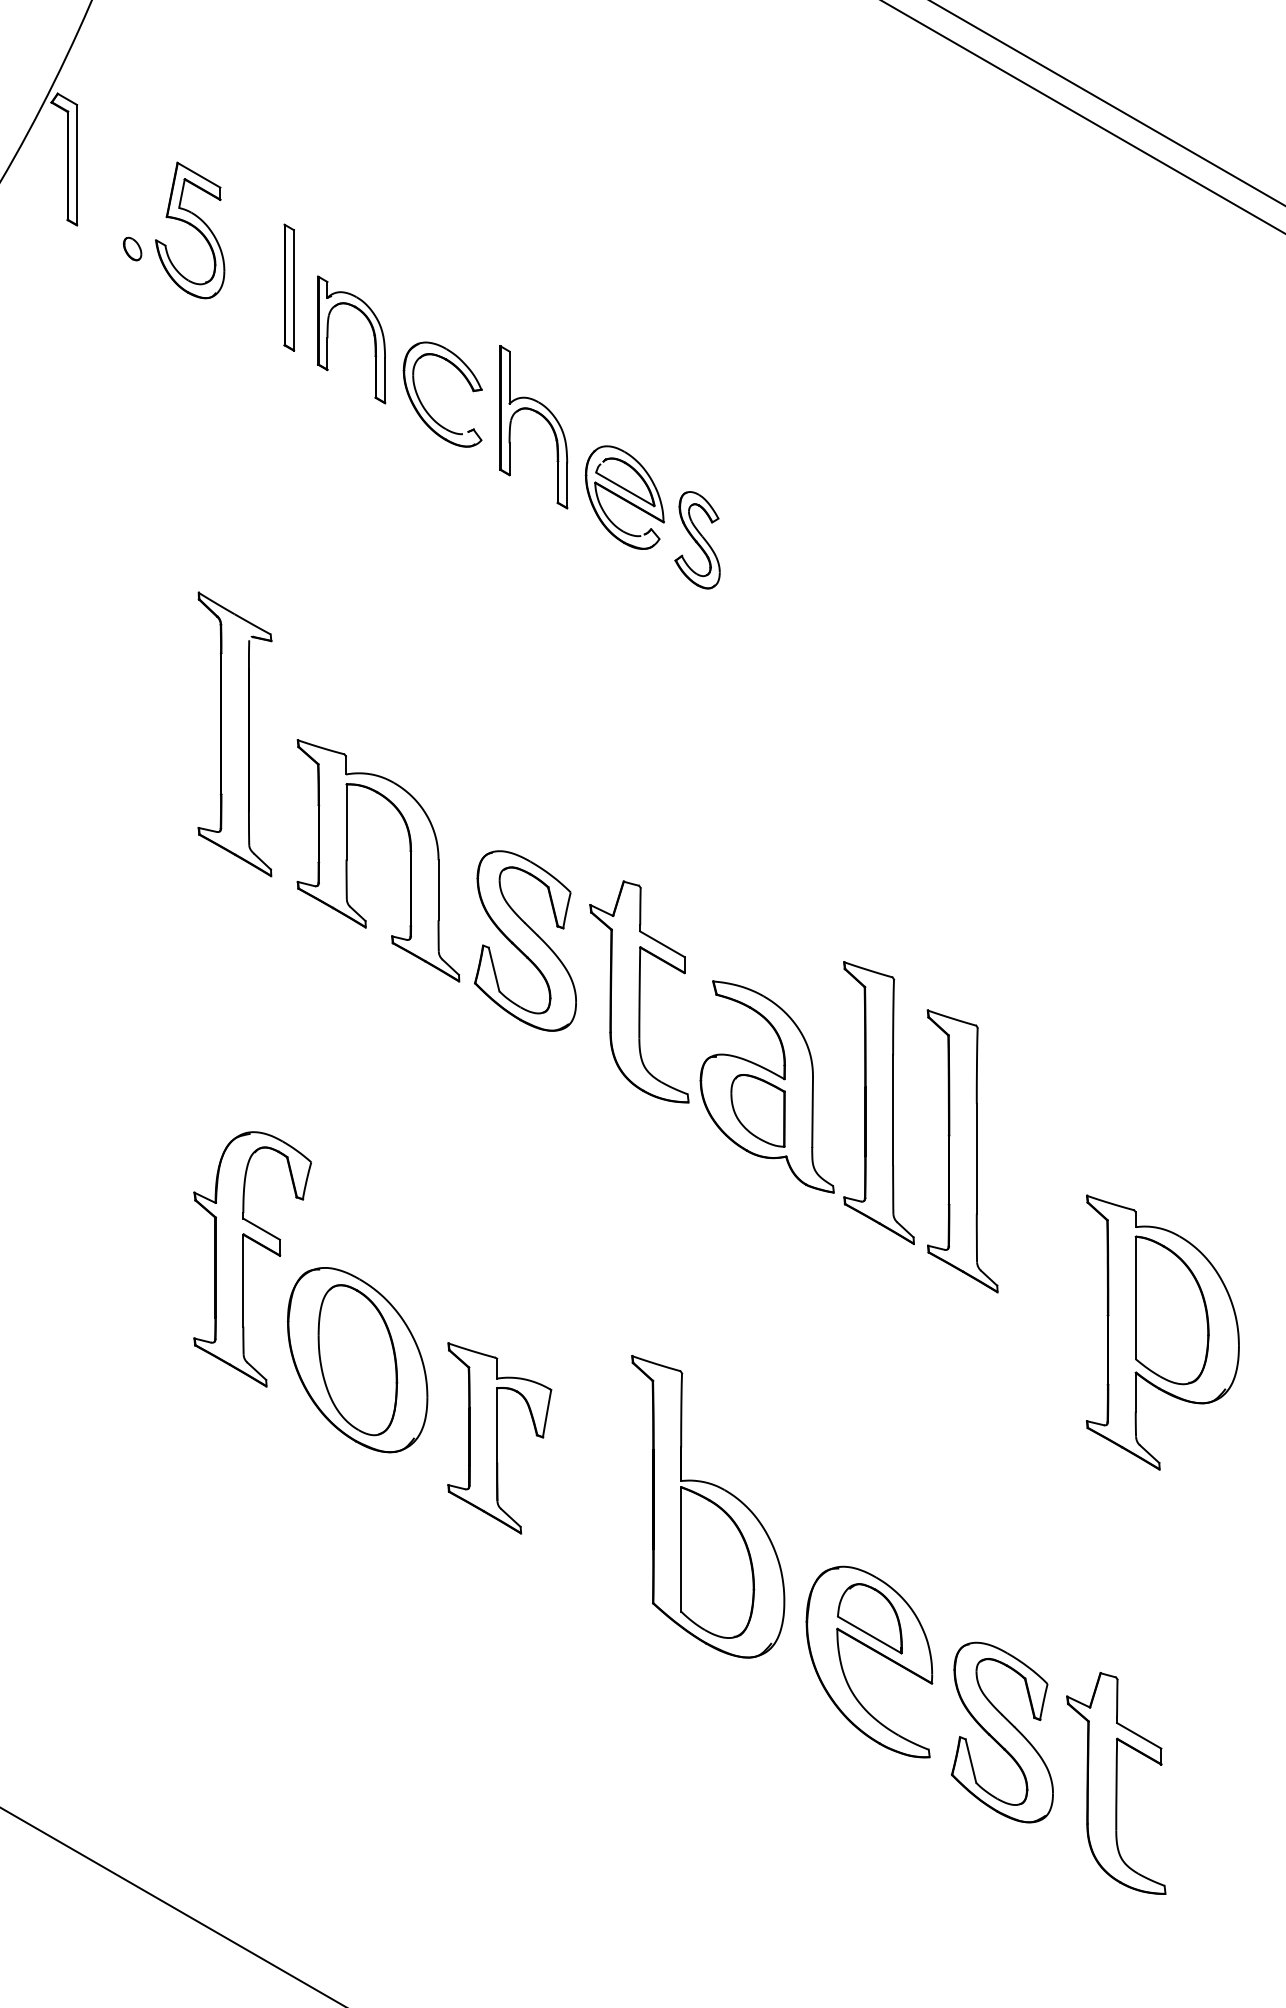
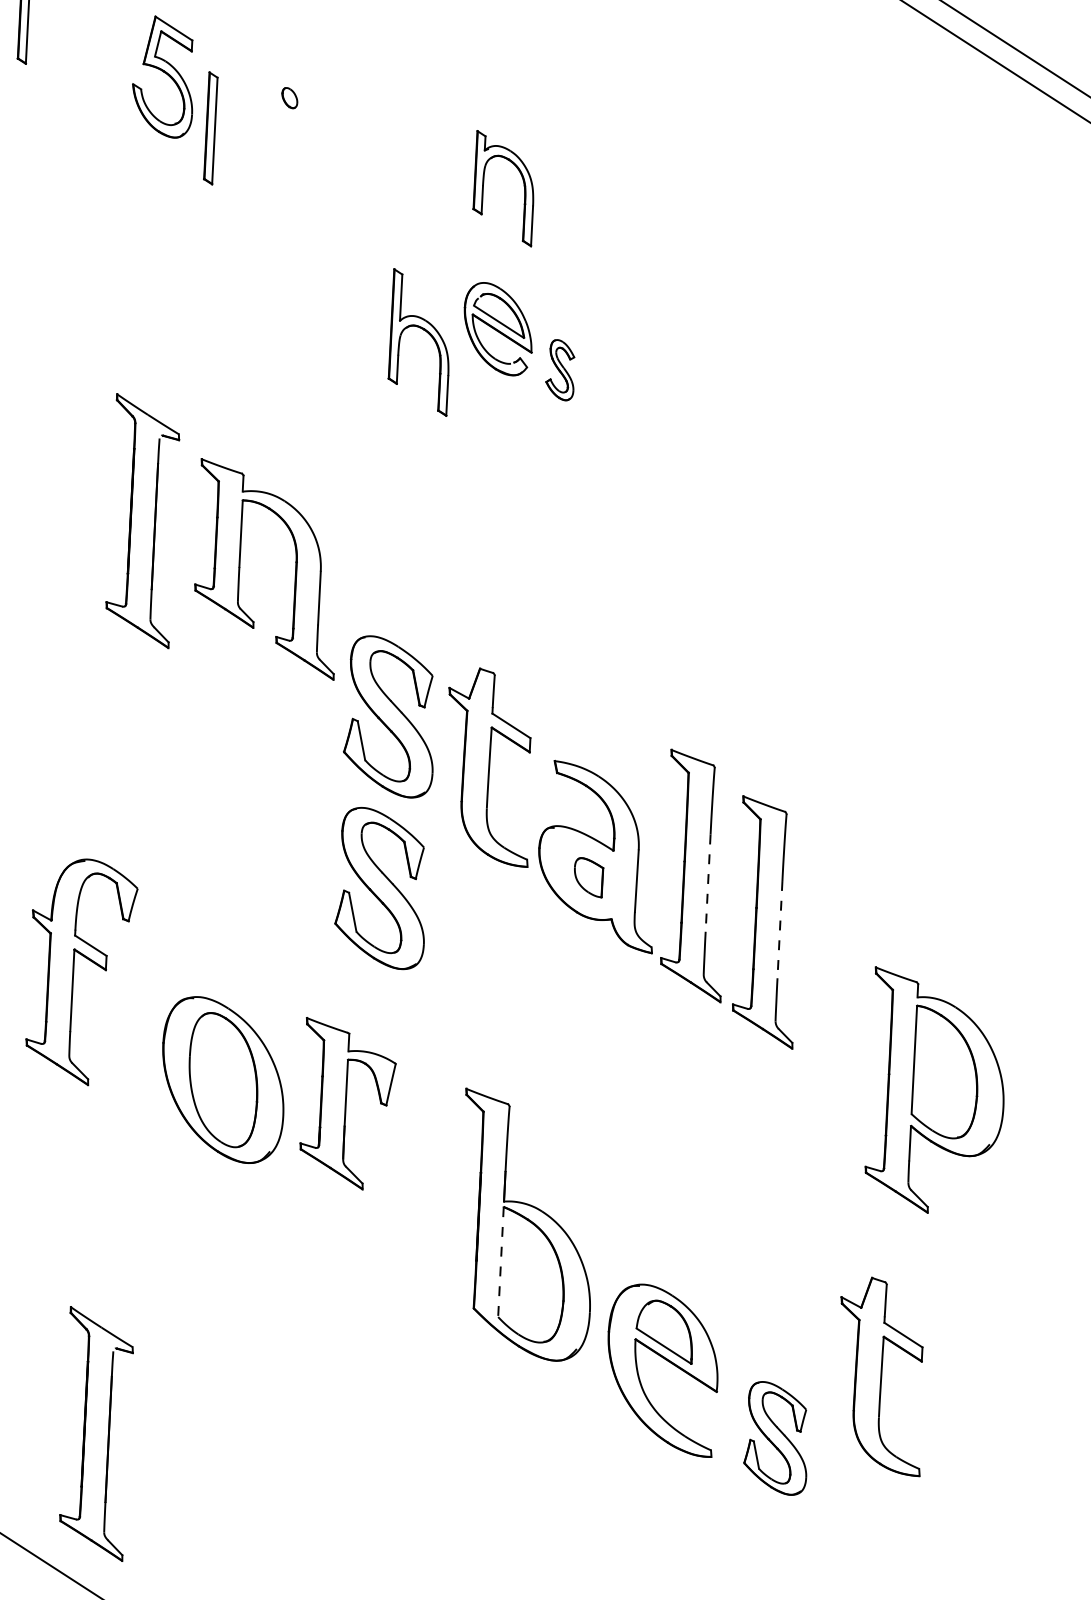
part: (190, 230) -> (163, 77), moved
part: (132, 249) -> (289, 98), moved
part: (373, 337) -> (523, 187), moved
part: (424, 406) -> (325, 239), removed
part: (542, 417) -> (428, 334), moved
part: (697, 540) -> (560, 370), size x0.7
part: (347, 860) -> (240, 567), moved
part: (757, 1110) -> (588, 877), size x0.6
line: (893, 1110) -> (708, 883), solid -> dashed
part: (525, 1134) -> (381, 888), added
line: (976, 1158) -> (779, 929), solid -> dashed
part: (243, 1259) -> (73, 971), moved
part: (499, 1438) -> (347, 1104), moved
line: (681, 1550) -> (501, 1262), solid -> dashed
part: (1001, 1732) -> (776, 1438), size x0.7
part: (221, 1766) -> (84, 1433), added
part: (1116, 1782) -> (881, 1375), moved

